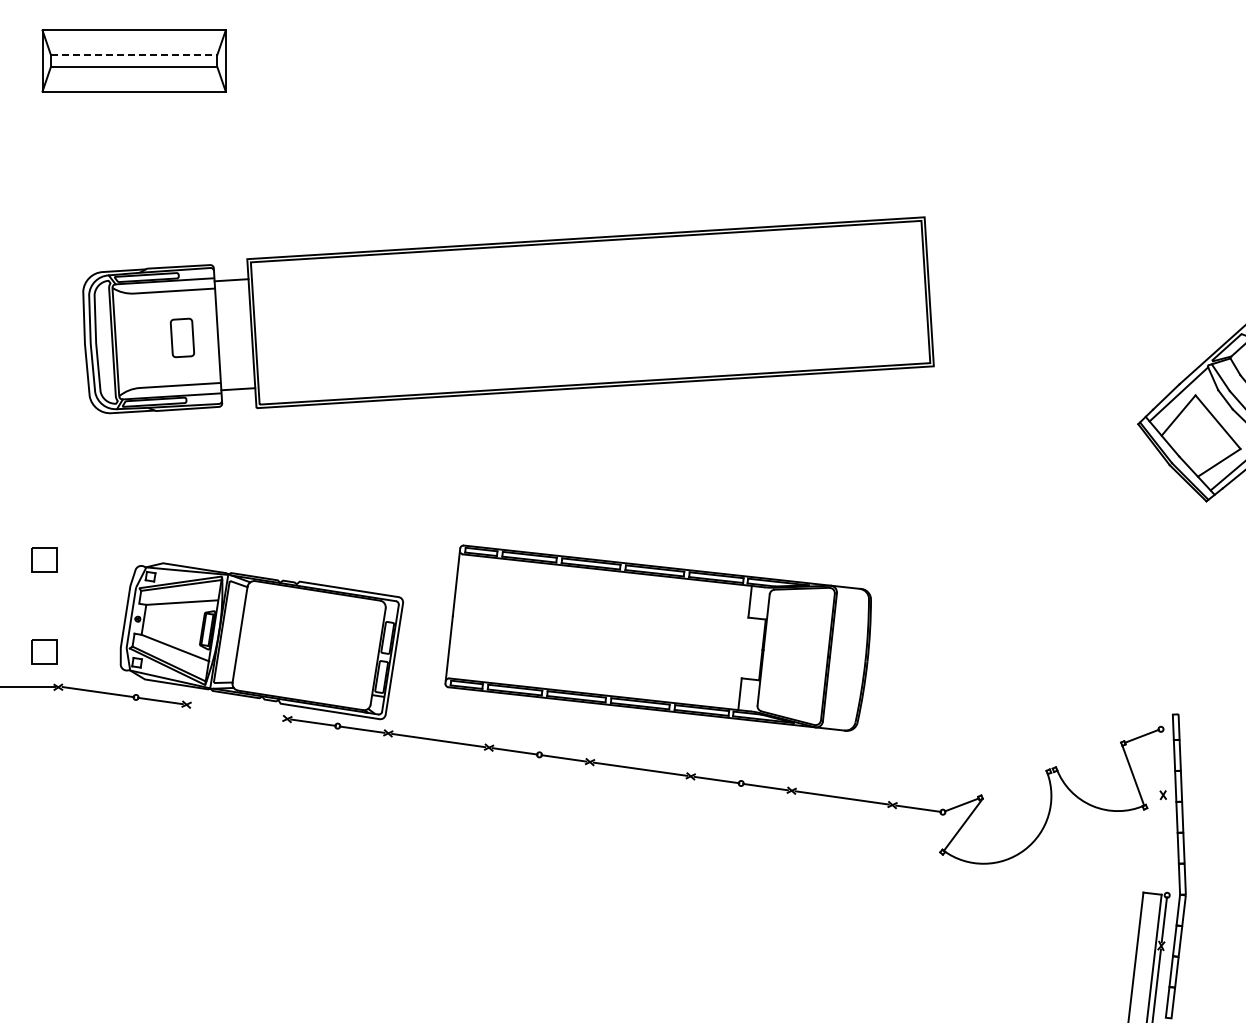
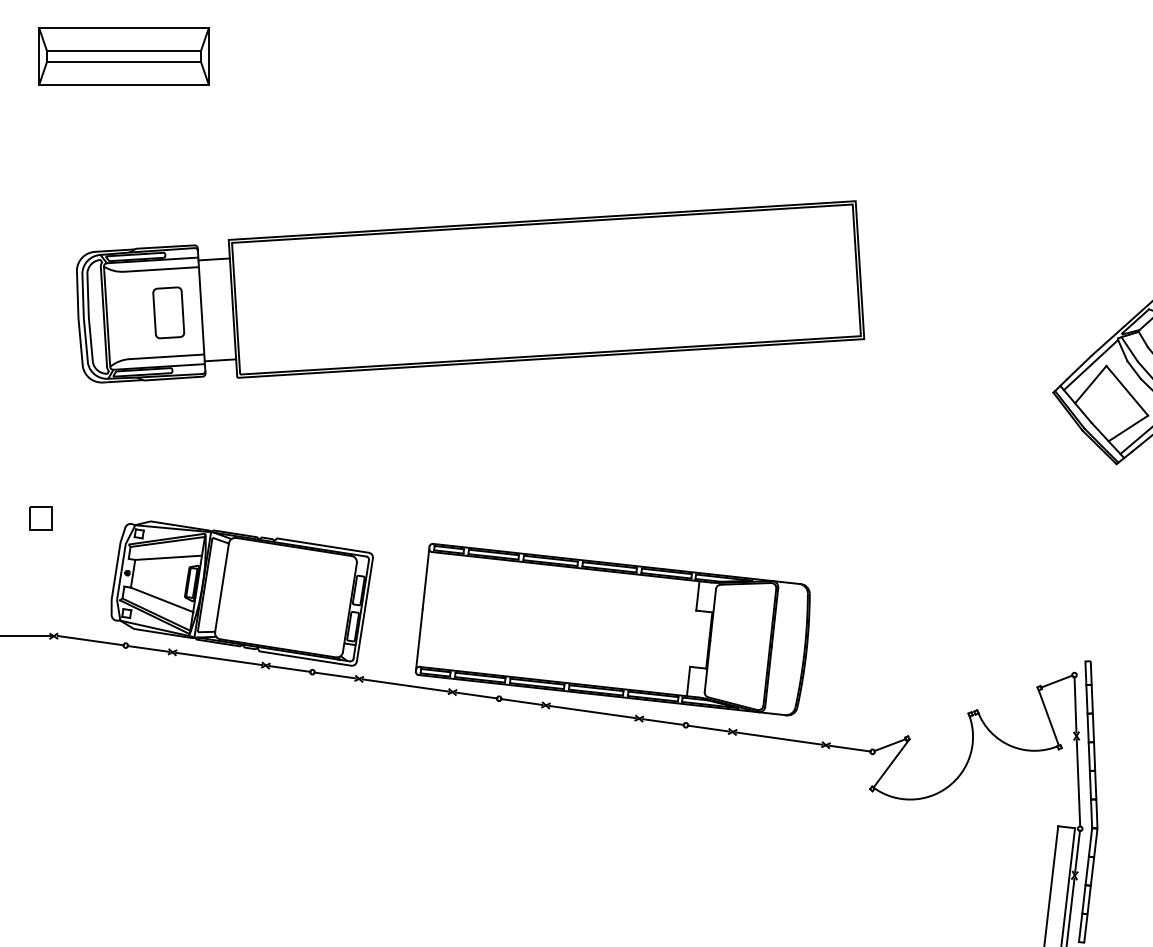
line: (134, 54) -> (124, 50), dashed -> solid
part: (182, 337) -> (168, 312), size x1.43
part: (657, 637) -> (612, 629), moved
part: (44, 651) -> (41, 603), removed
line: (236, 711) -> (218, 658), added
line: (1162, 761) -> (1075, 704), added
line: (1165, 846) -> (1078, 783), added

